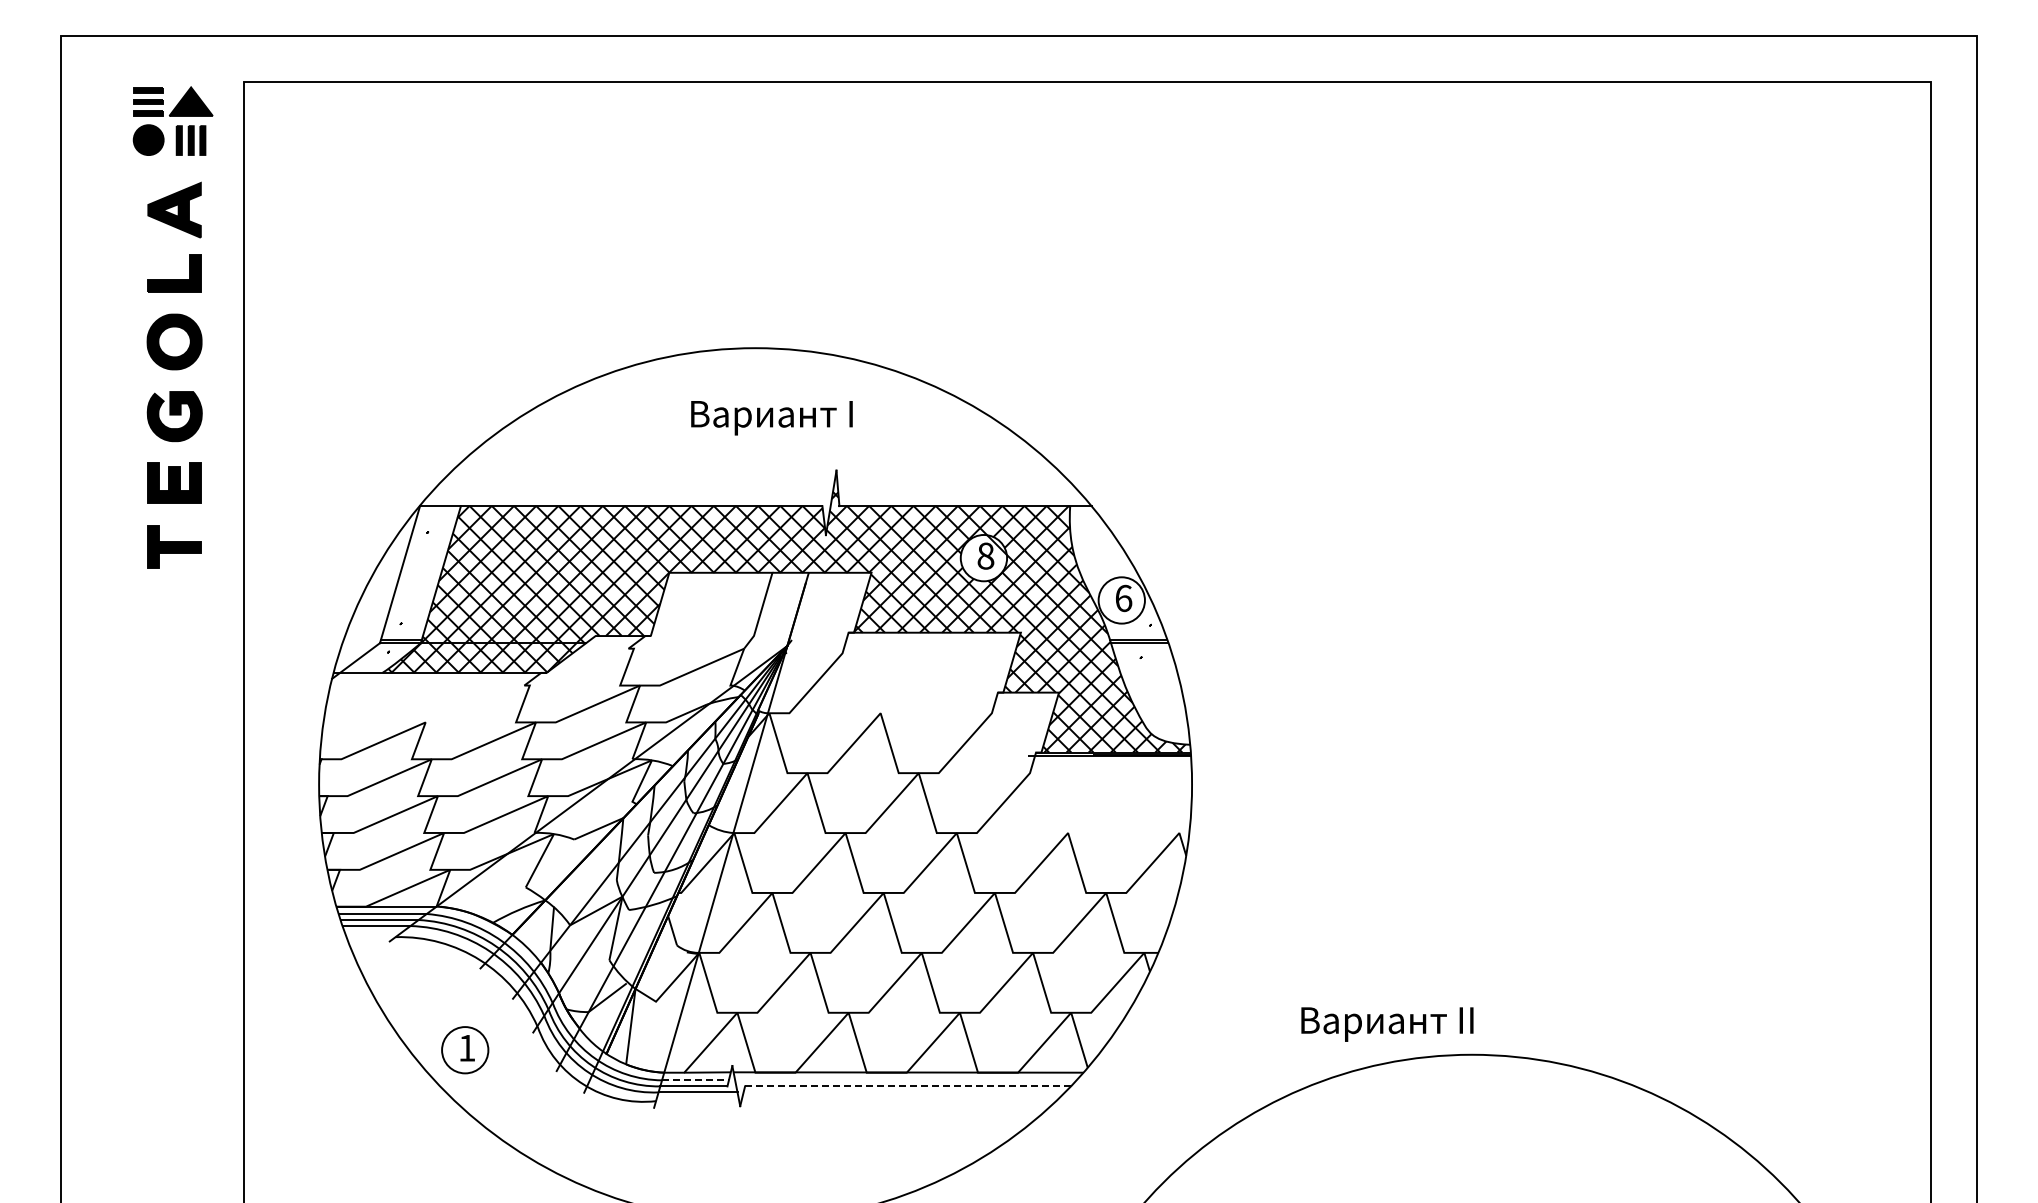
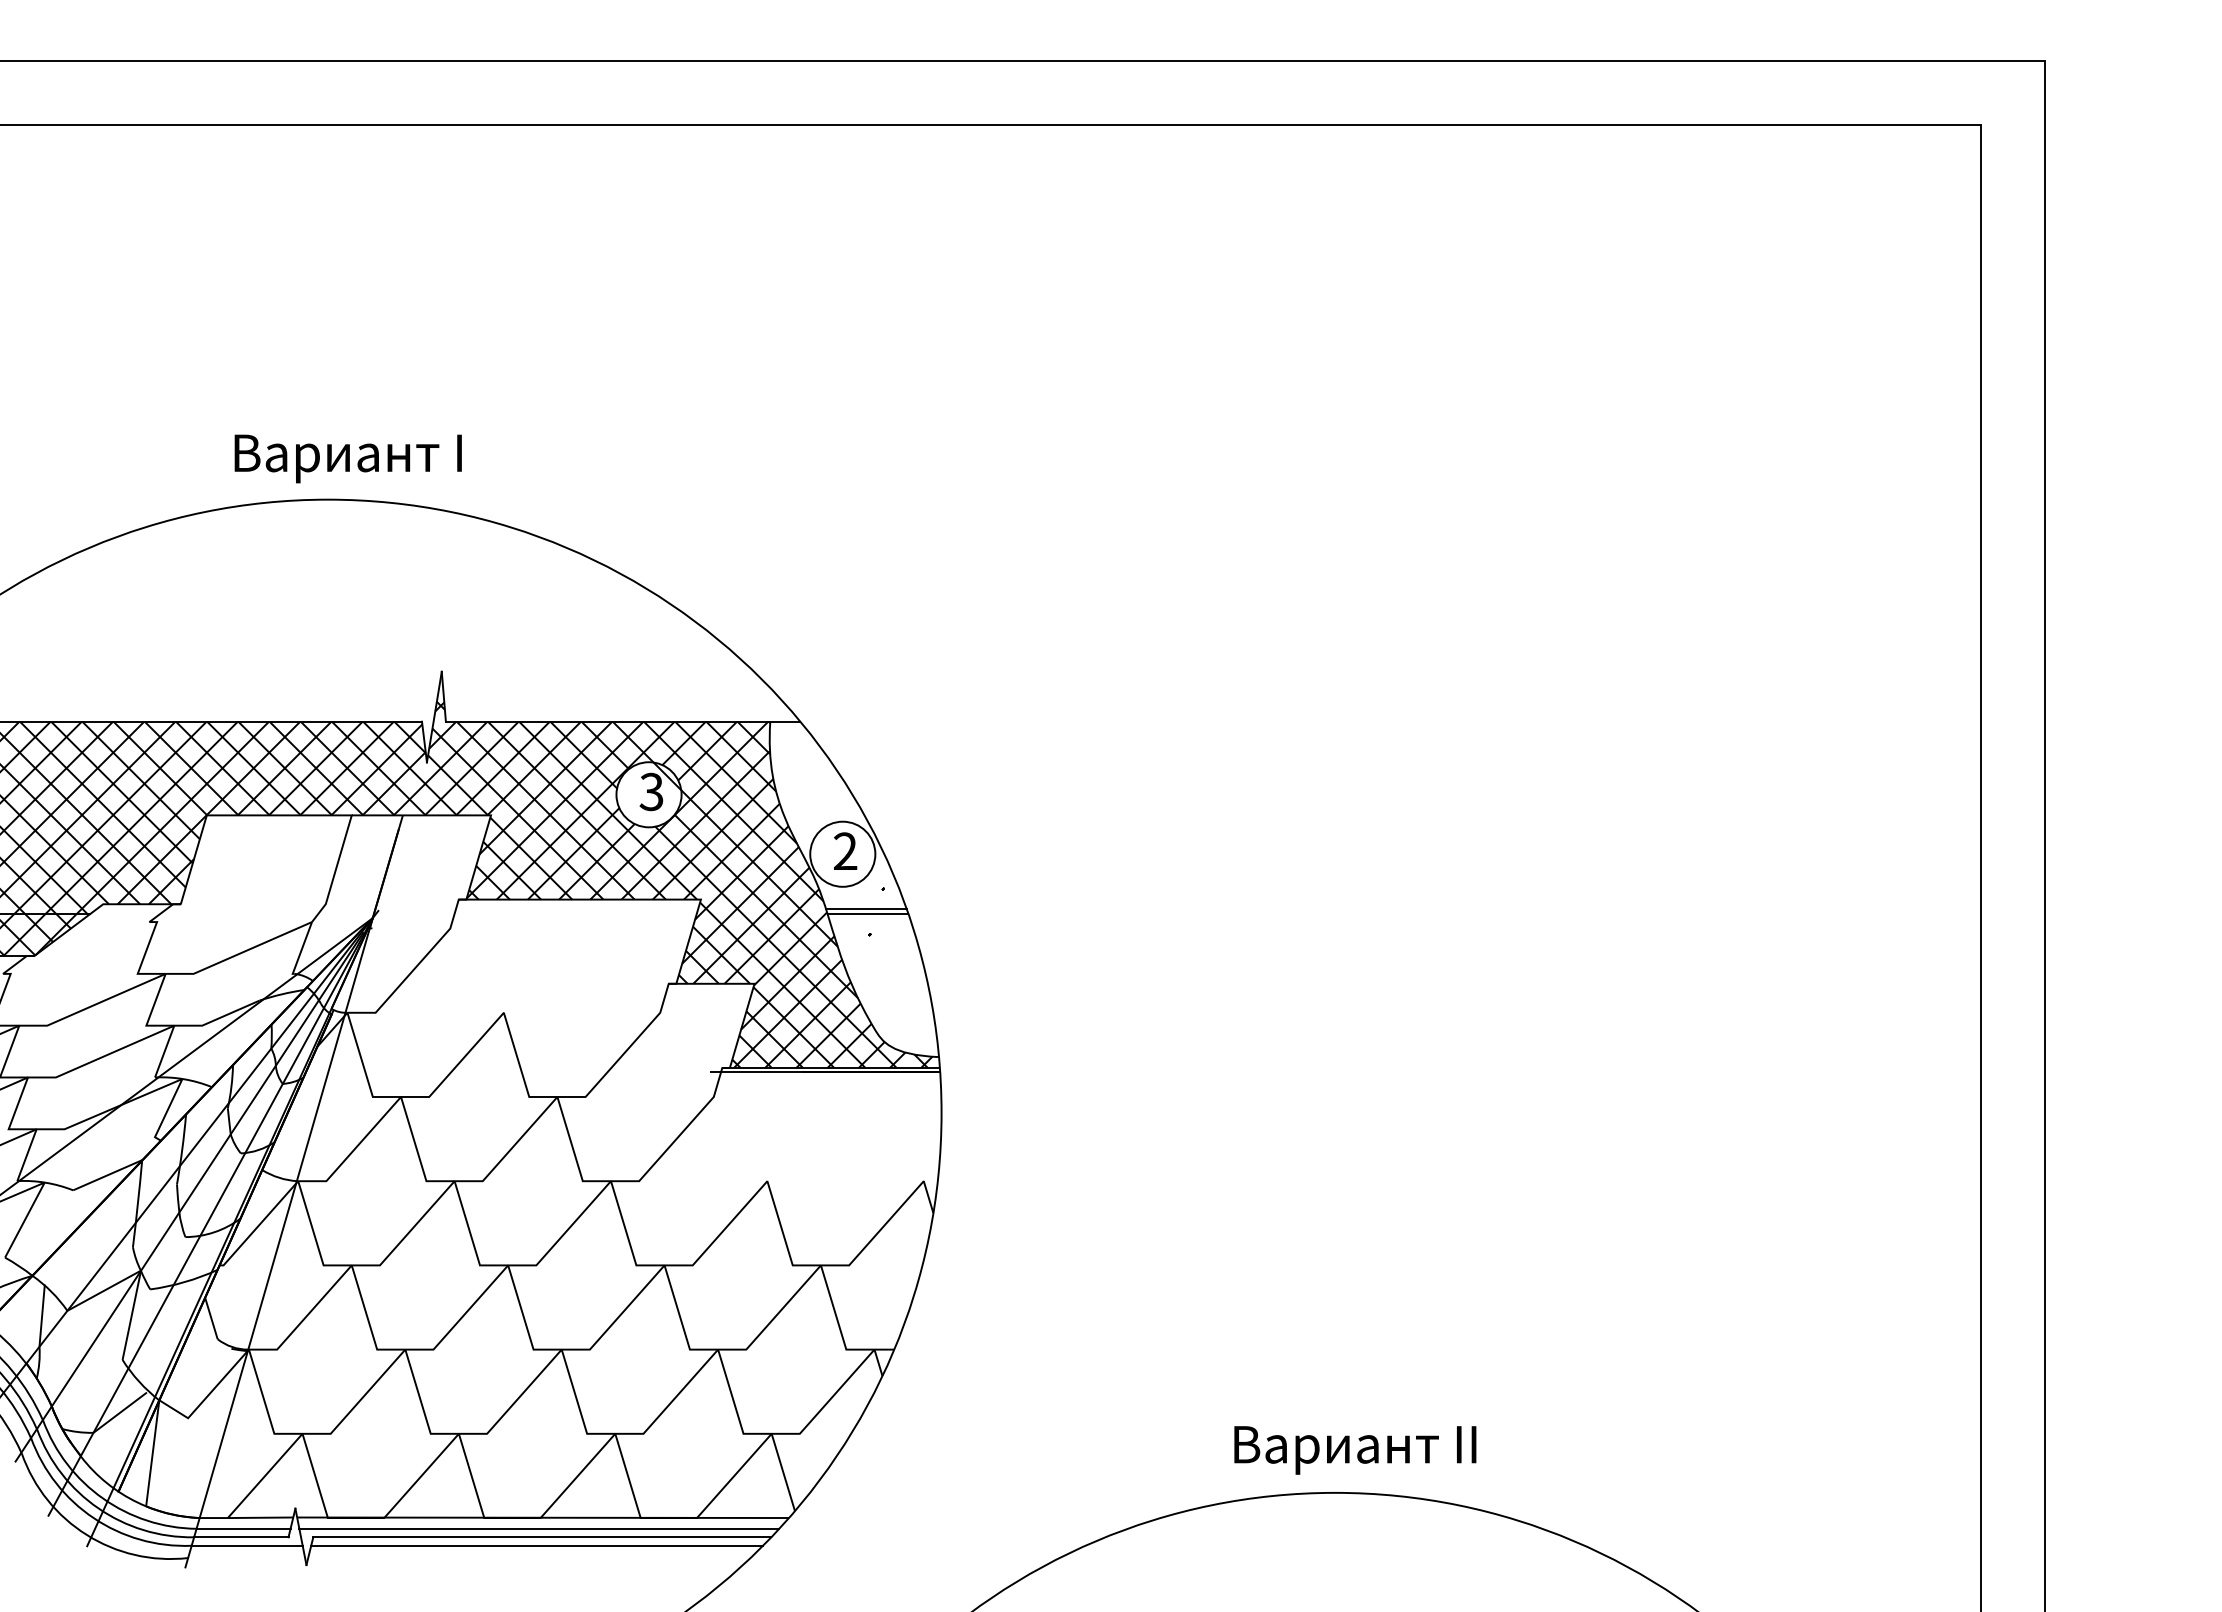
text: (771, 418) -> (347, 459), moved
text: (985, 555) -> (651, 791), 8 -> 3
text: (1123, 598) -> (845, 851), 6 -> 2
text: (1387, 1024) -> (1355, 1450), moved
line: (696, 1080) -> (245, 1528), dashed -> solid
line: (905, 1080) -> (538, 1528), added
line: (908, 1086) -> (542, 1537), dashed -> solid
line: (904, 1092) -> (537, 1545), added

